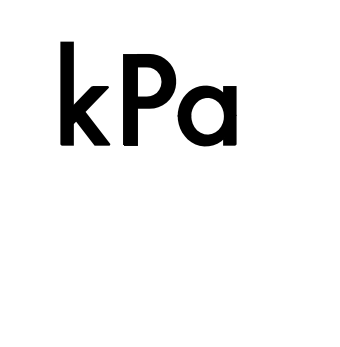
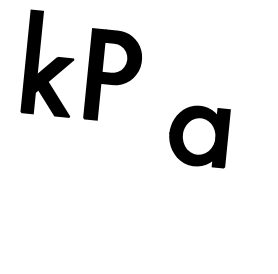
part: (206, 115) -> (198, 135), moved

